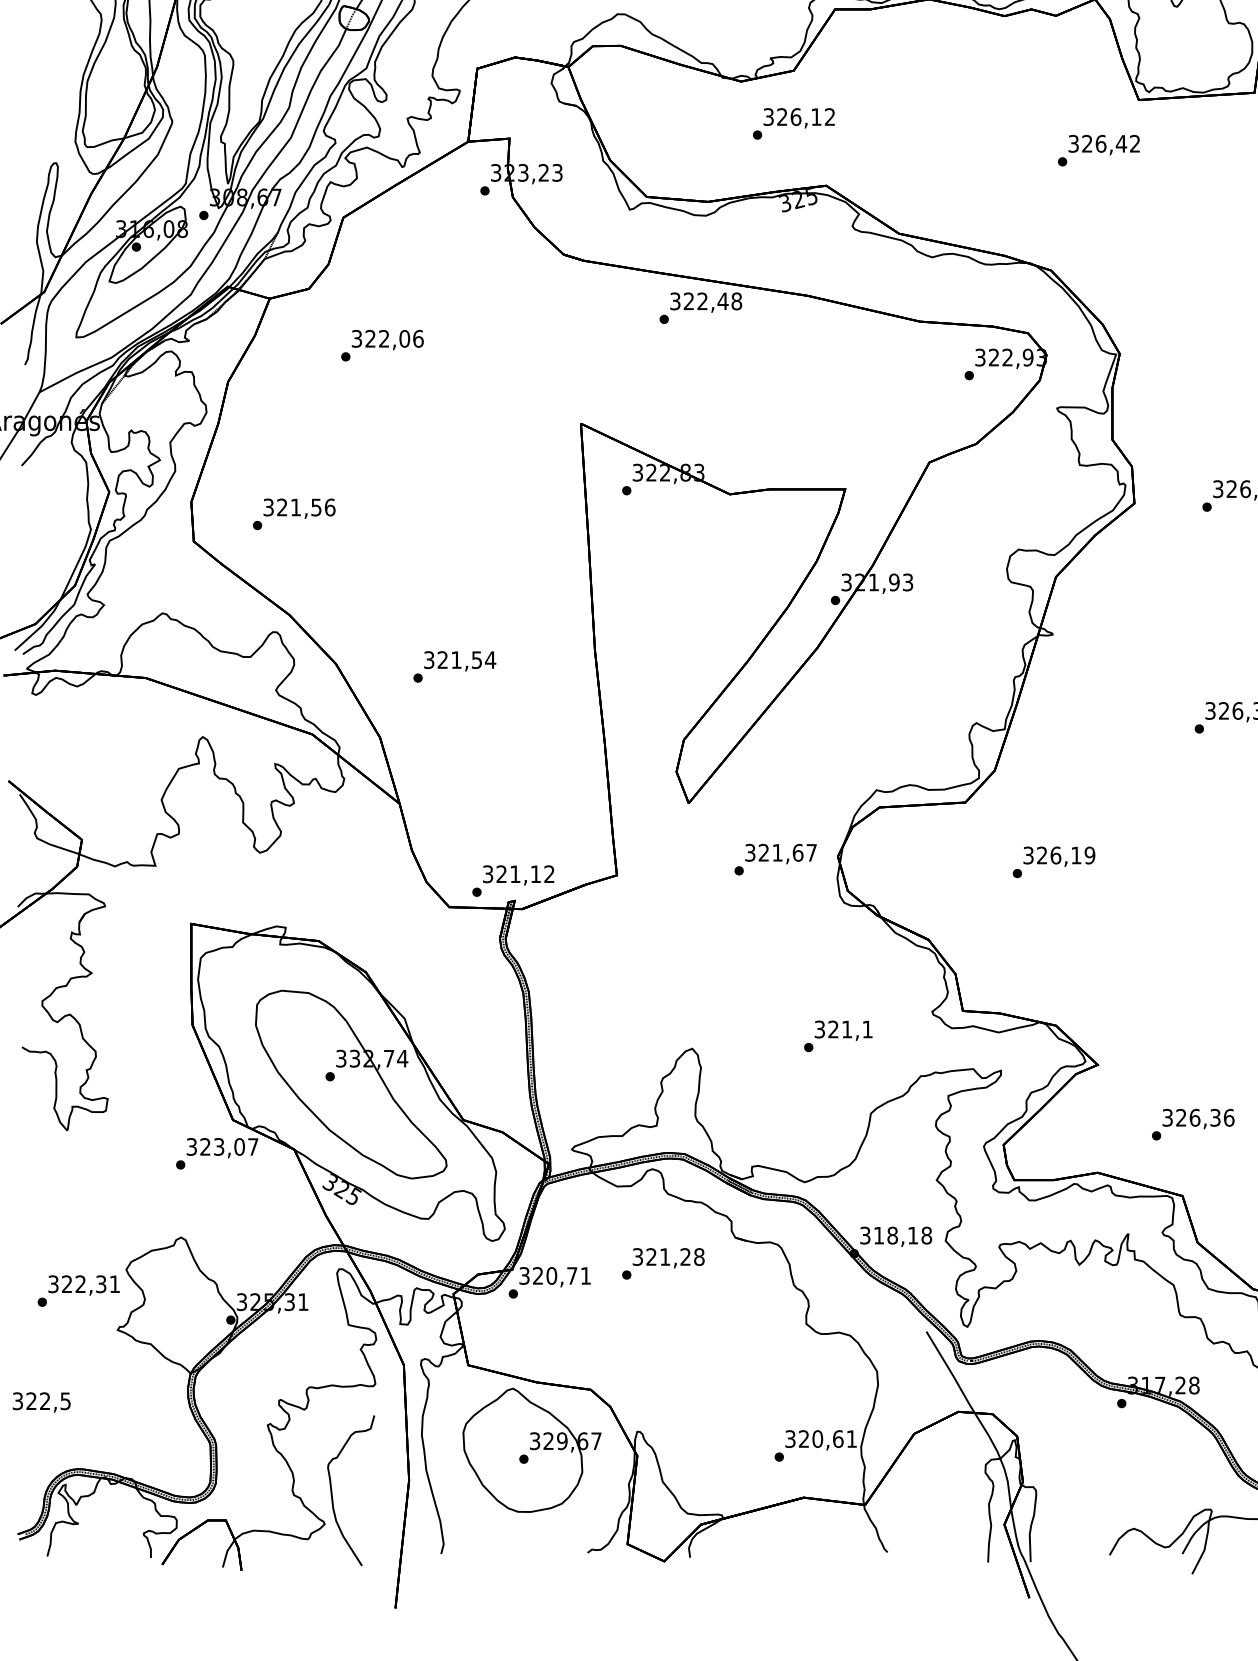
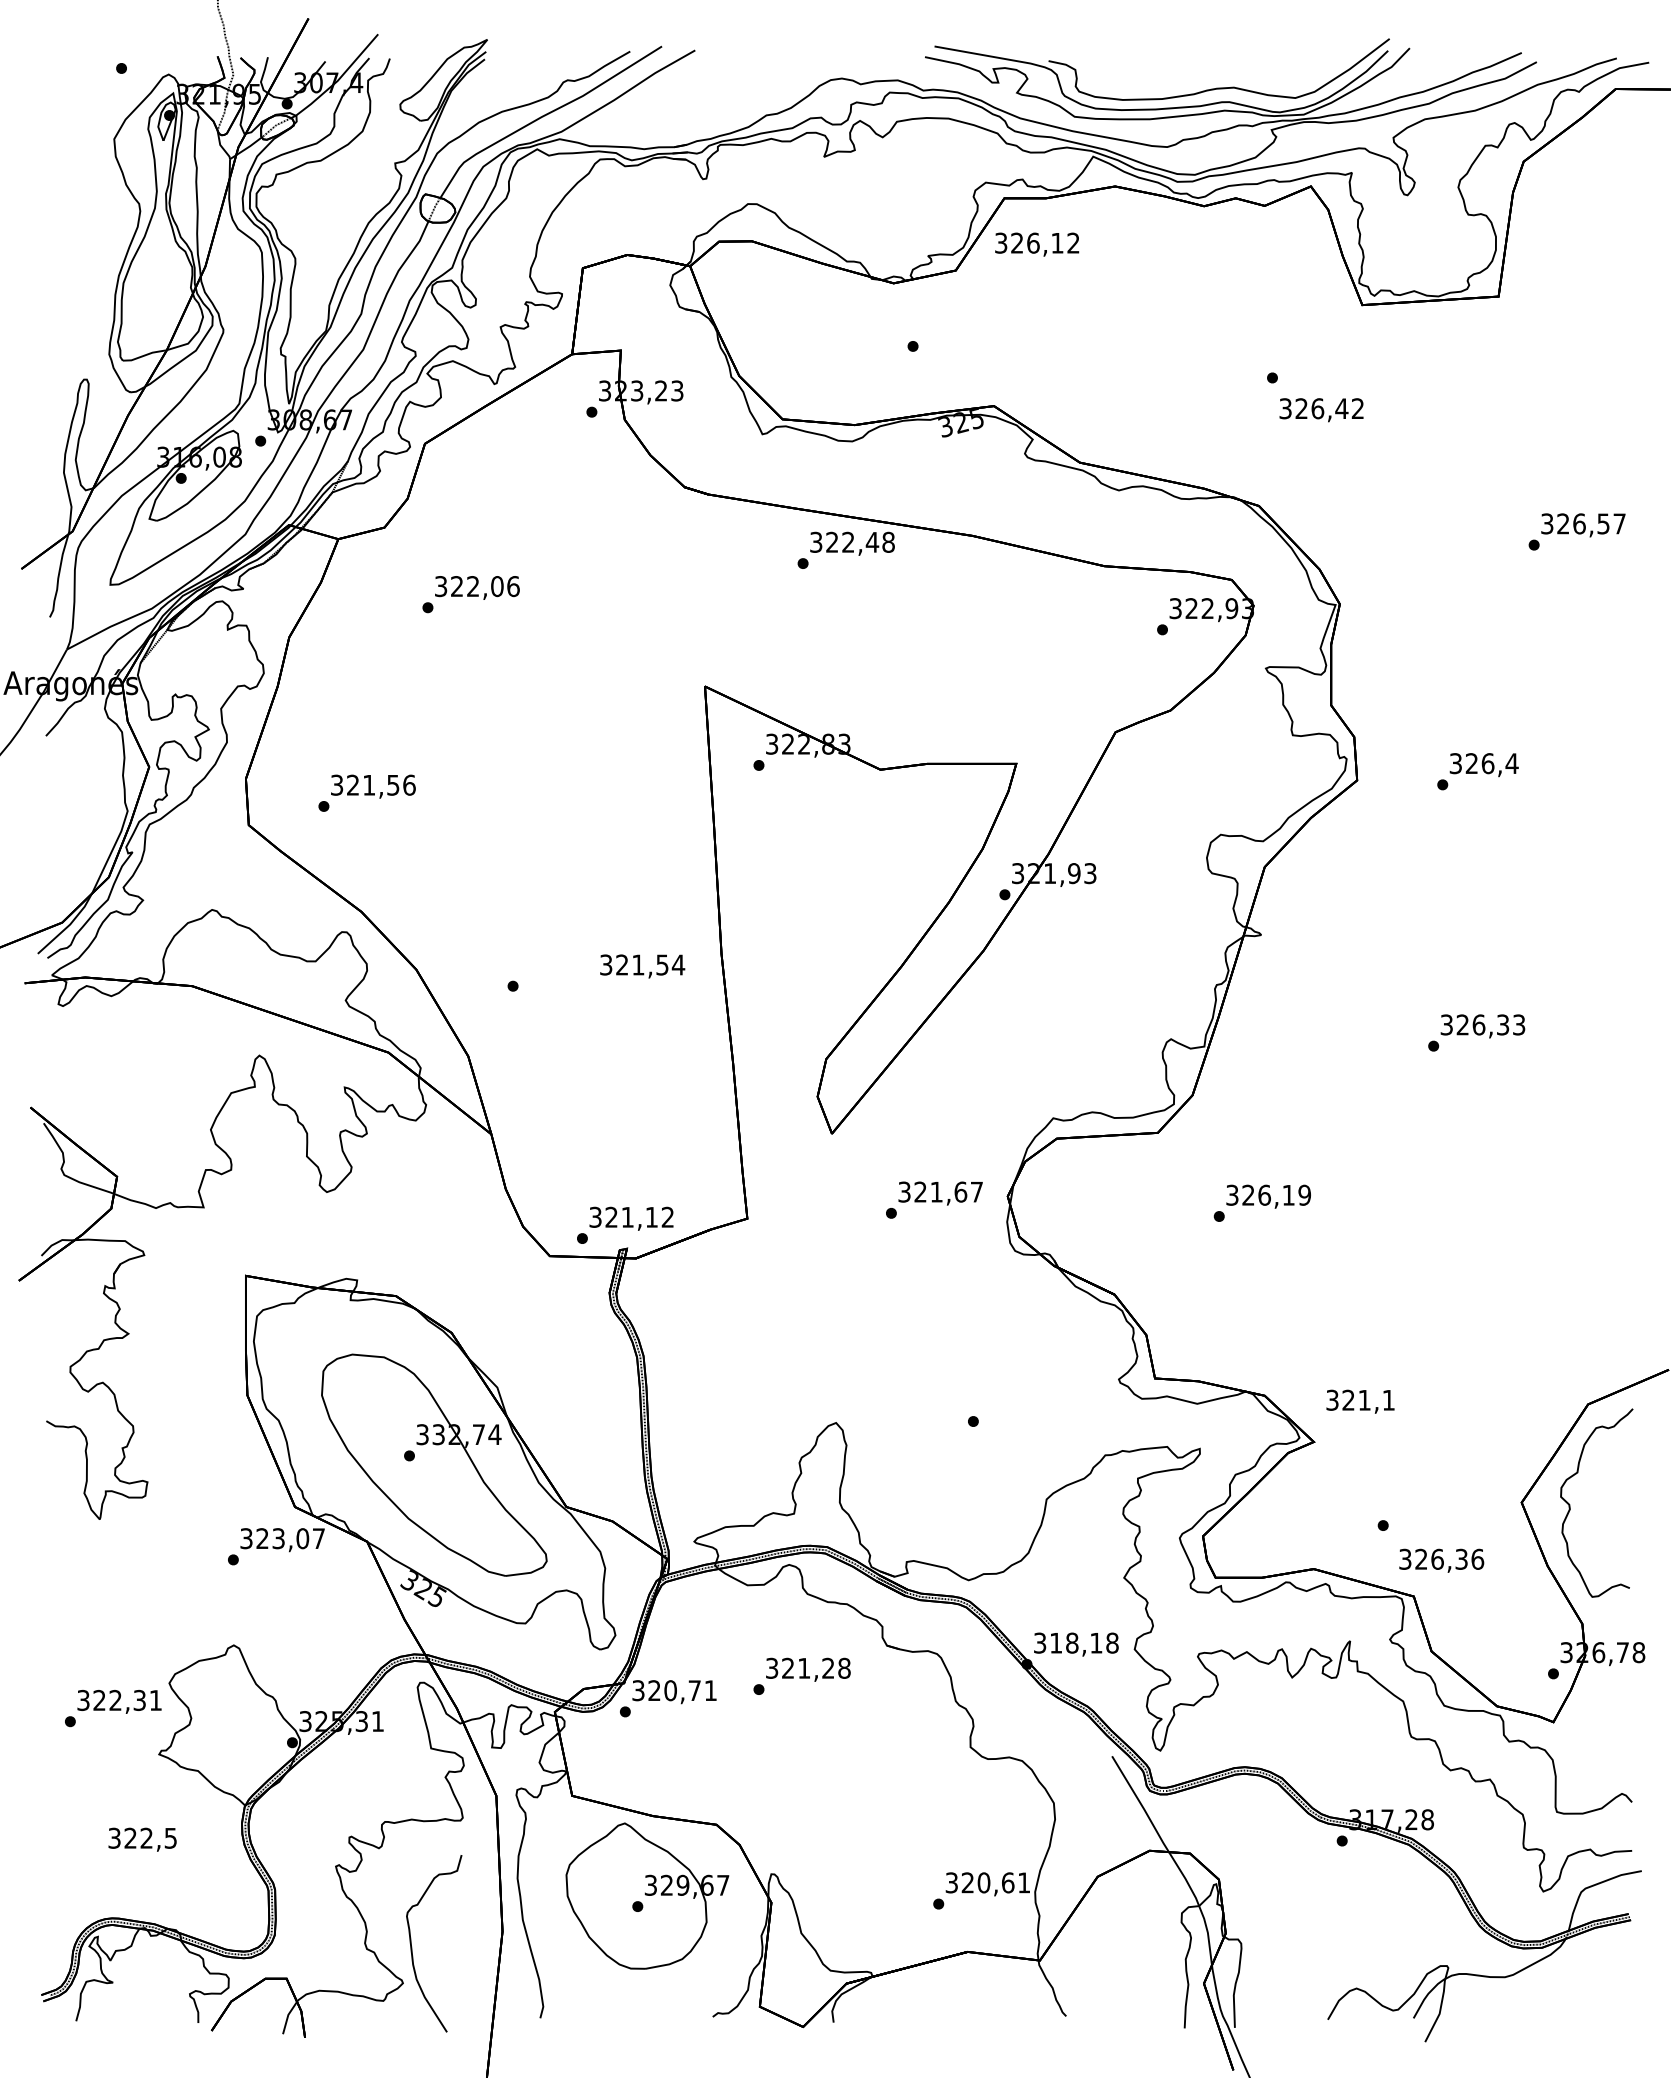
text: (799, 118) -> (1037, 244), moved
text: (1104, 145) -> (1321, 410), moved
text: (460, 661) -> (642, 966), moved
text: (843, 1030) -> (1360, 1401), moved
text: (1198, 1118) -> (1441, 1560), moved
text: (41, 1402) -> (142, 1839), moved

